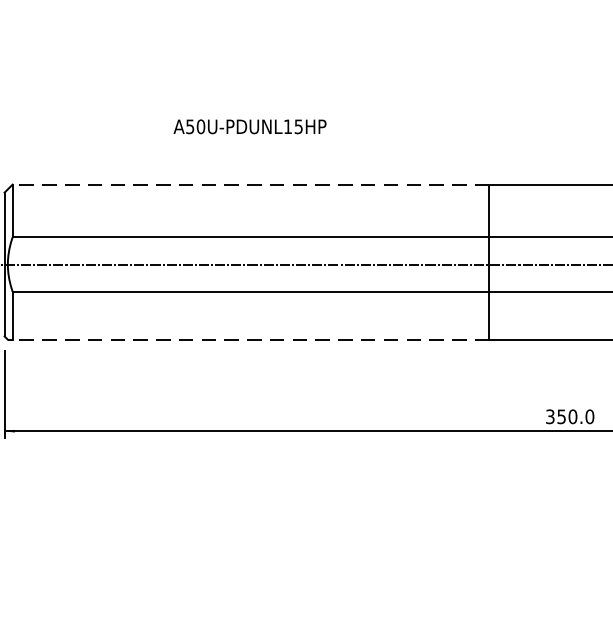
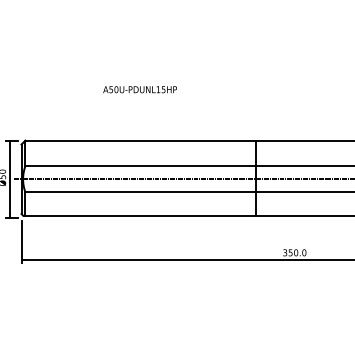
text: (248, 126) -> (139, 89), moved
line: (250, 184) -> (140, 140), dashed -> solid
line: (250, 339) -> (140, 215), dashed -> solid

